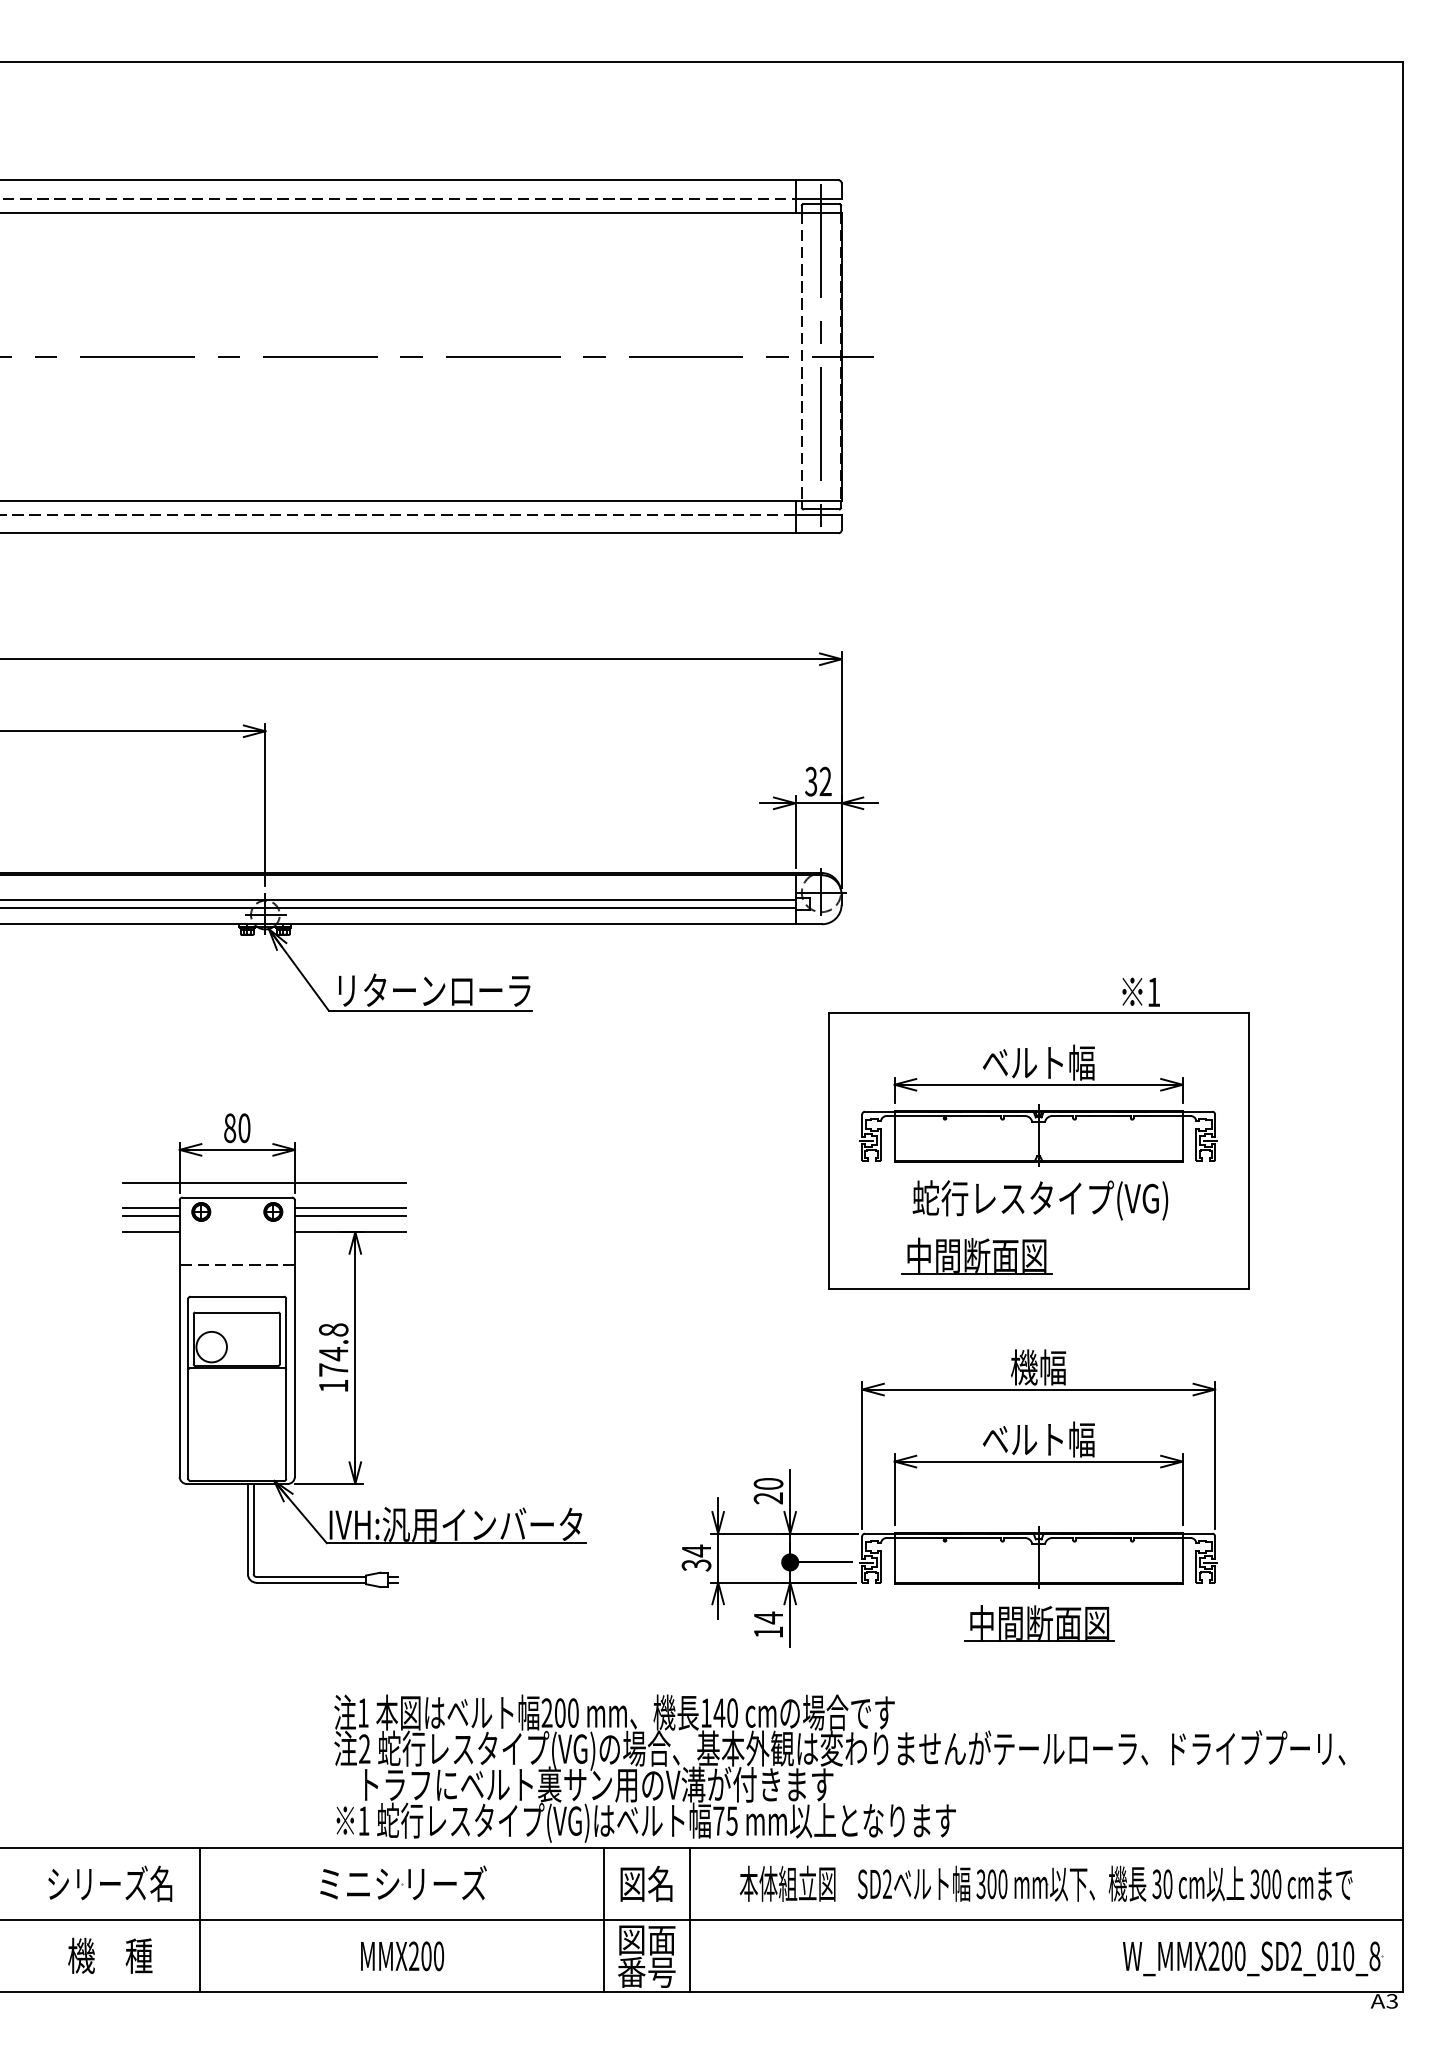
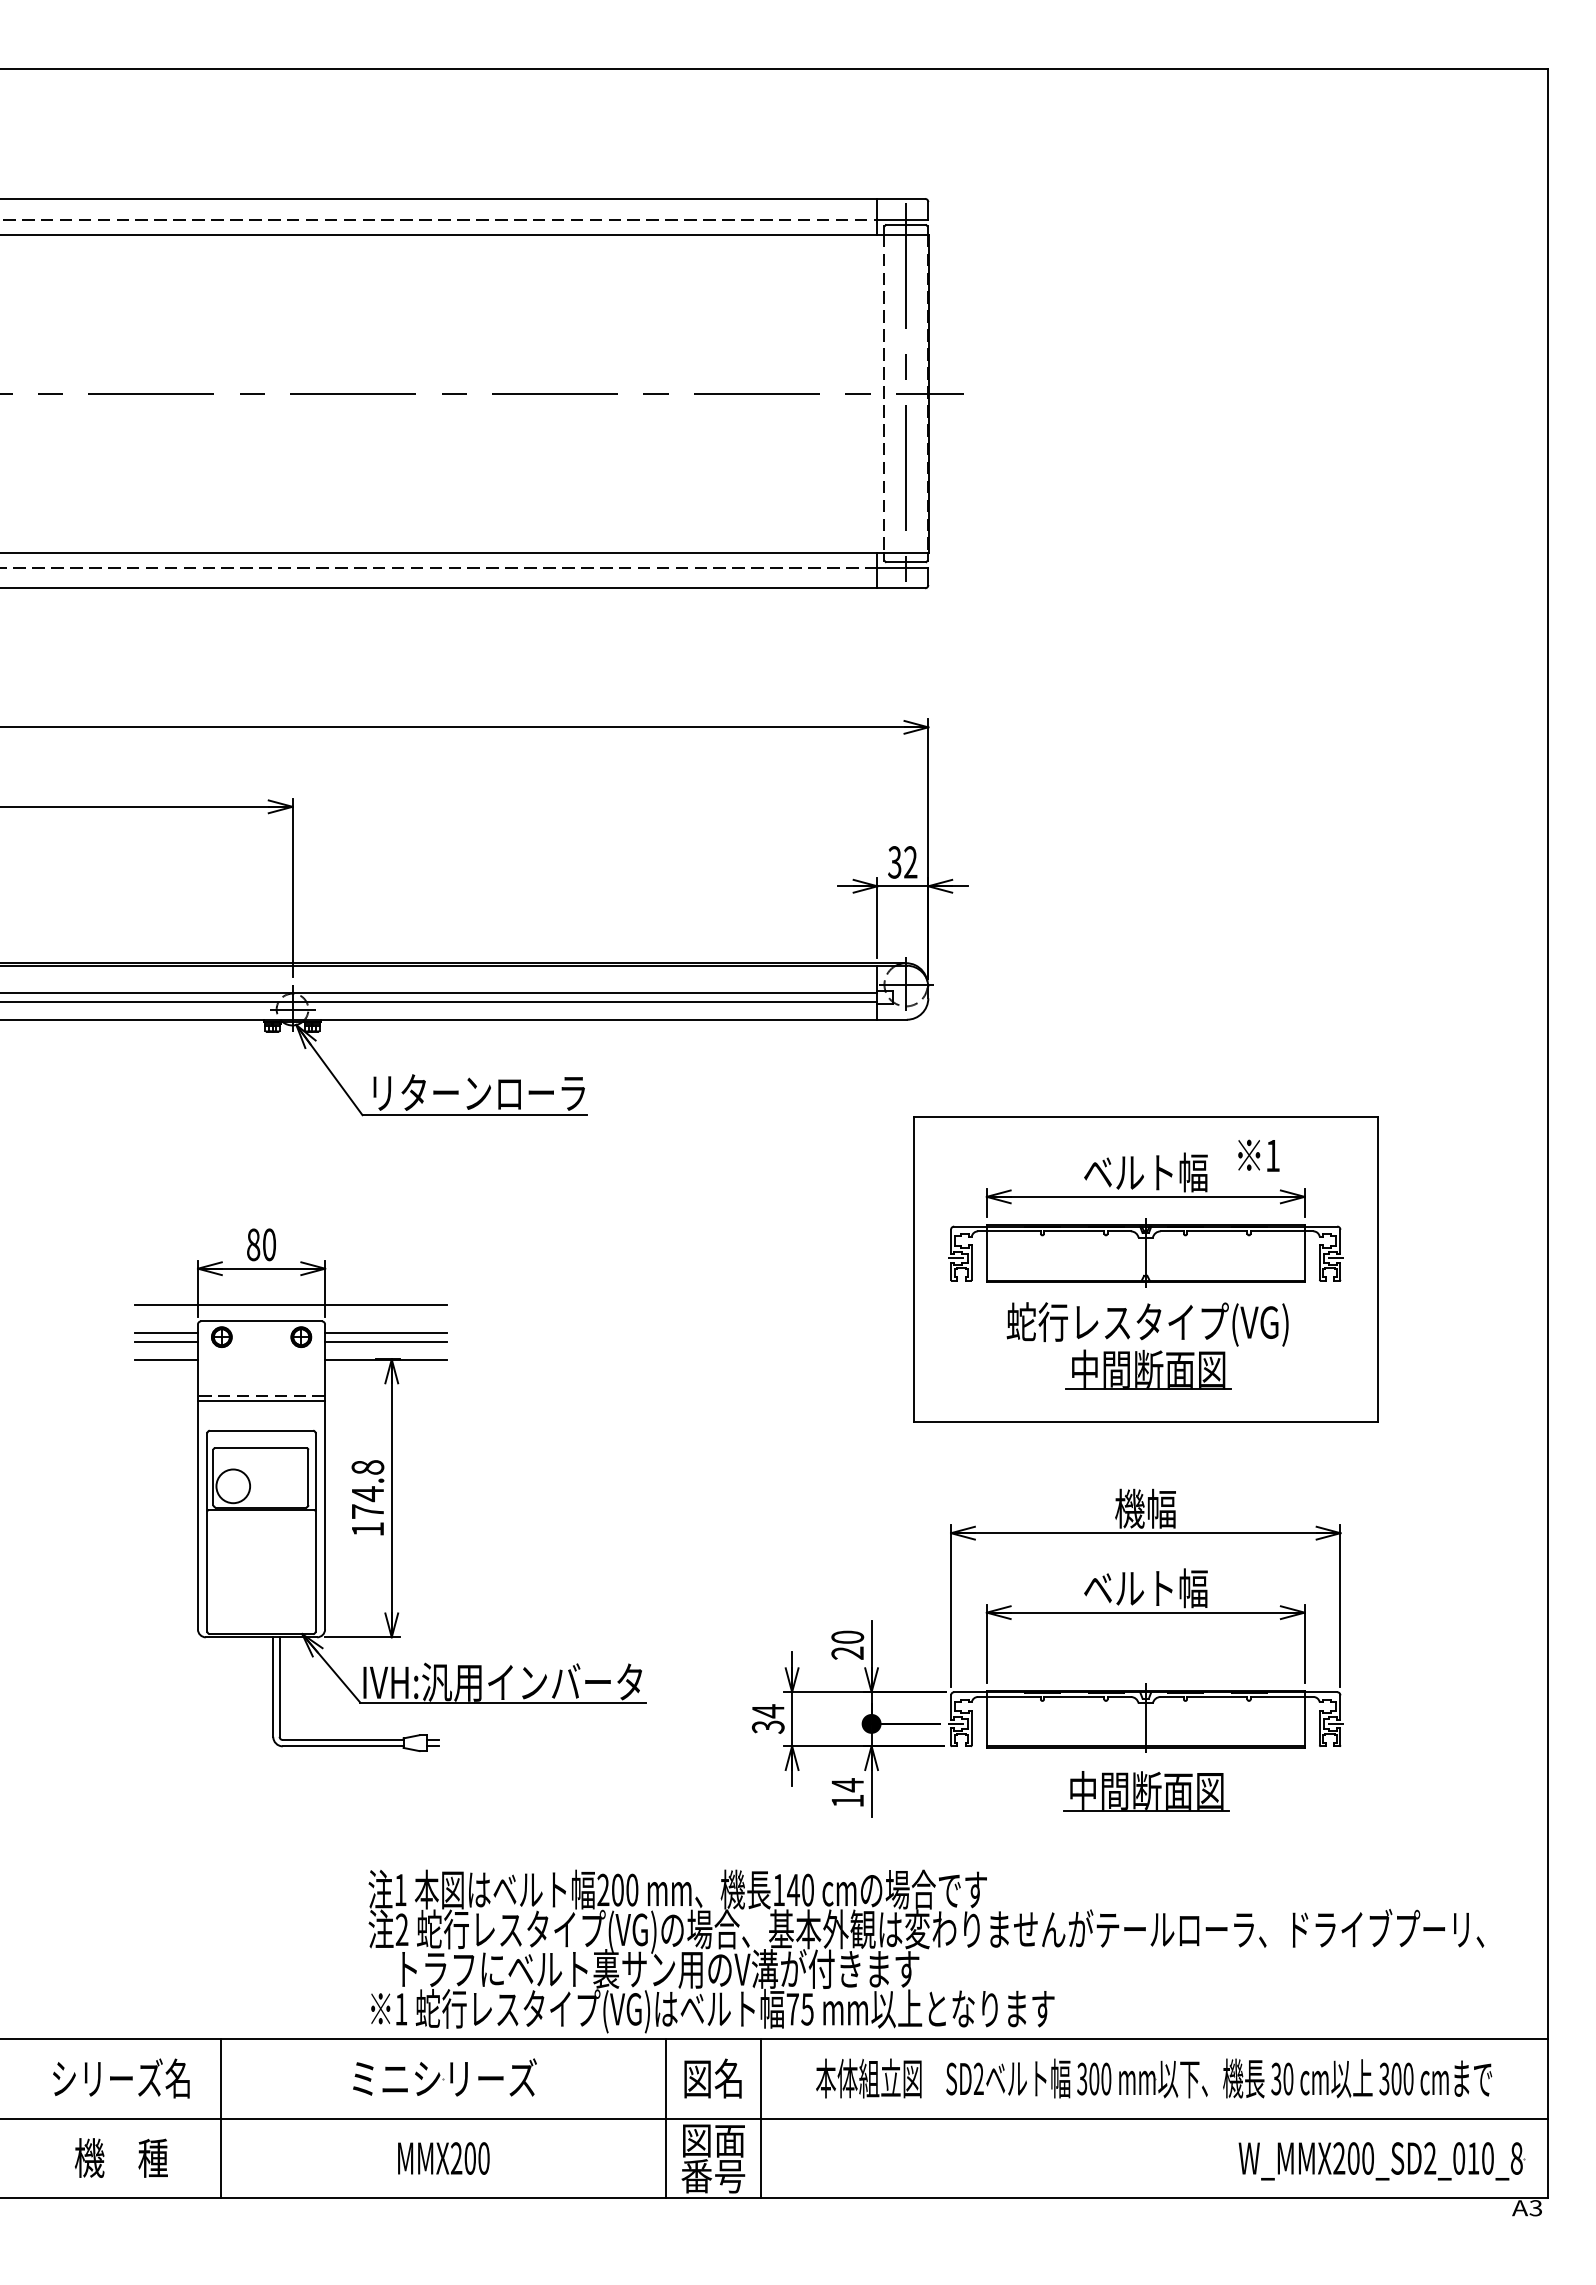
text: (1140, 991) -> (1258, 1155), moved
part: (976, 1255) -> (1148, 1369), moved
line: (237, 1269) -> (261, 1400), added

